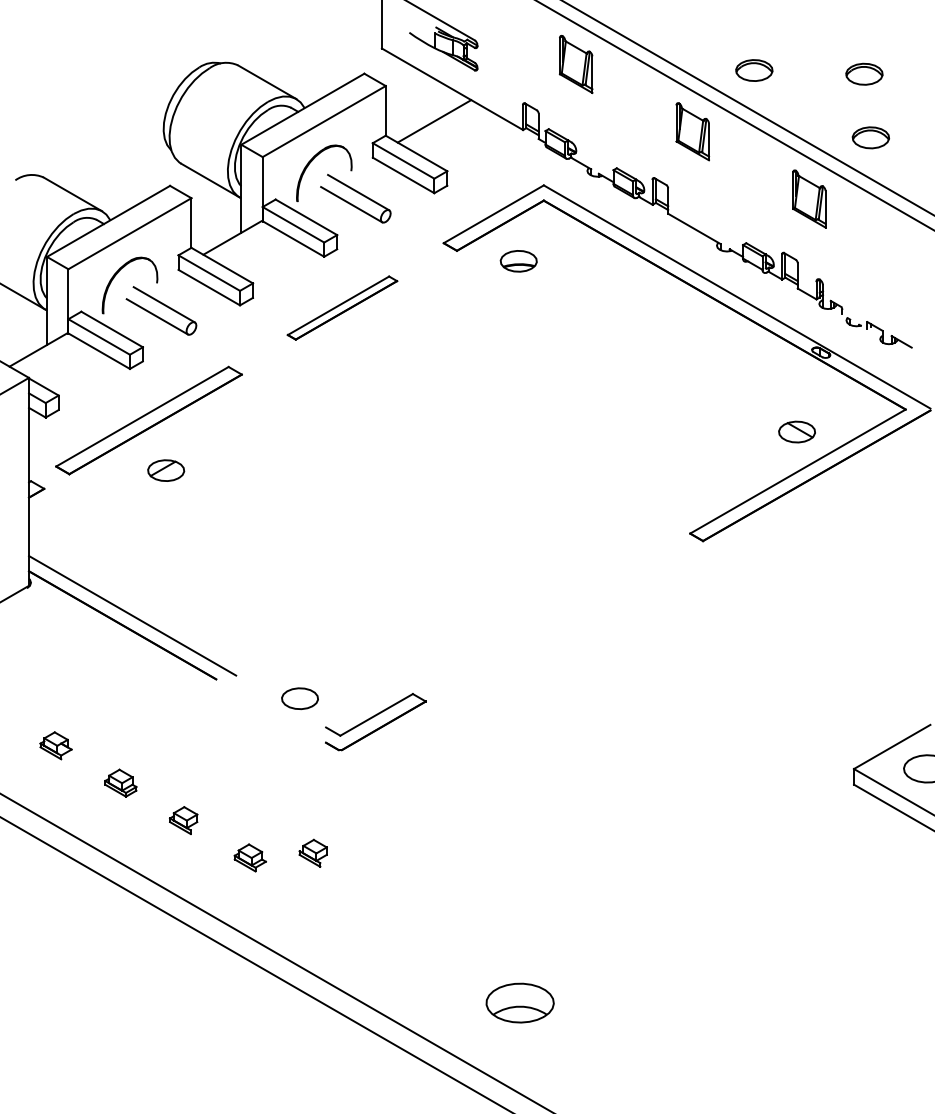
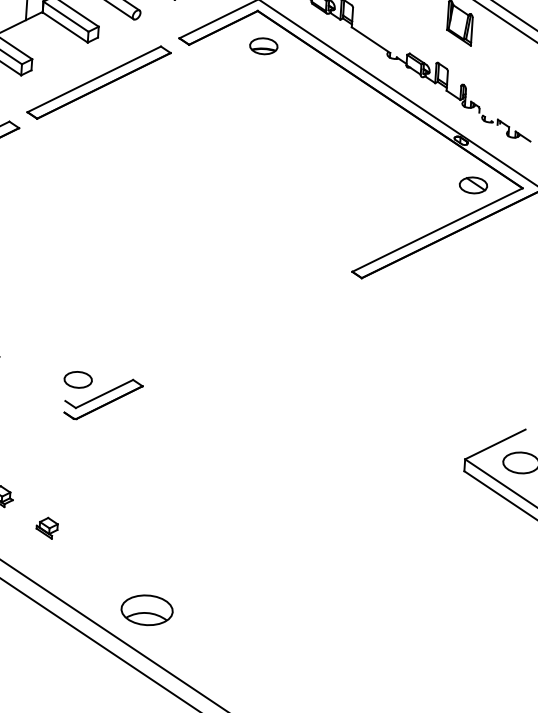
part: (518, 261) -> (263, 46), moved
part: (342, 307) -> (99, 82), size x1.67
part: (796, 431) -> (473, 184), moved
part: (299, 698) -> (77, 379), moved
part: (312, 852) -> (46, 527), moved
part: (519, 1002) -> (146, 609), moved

